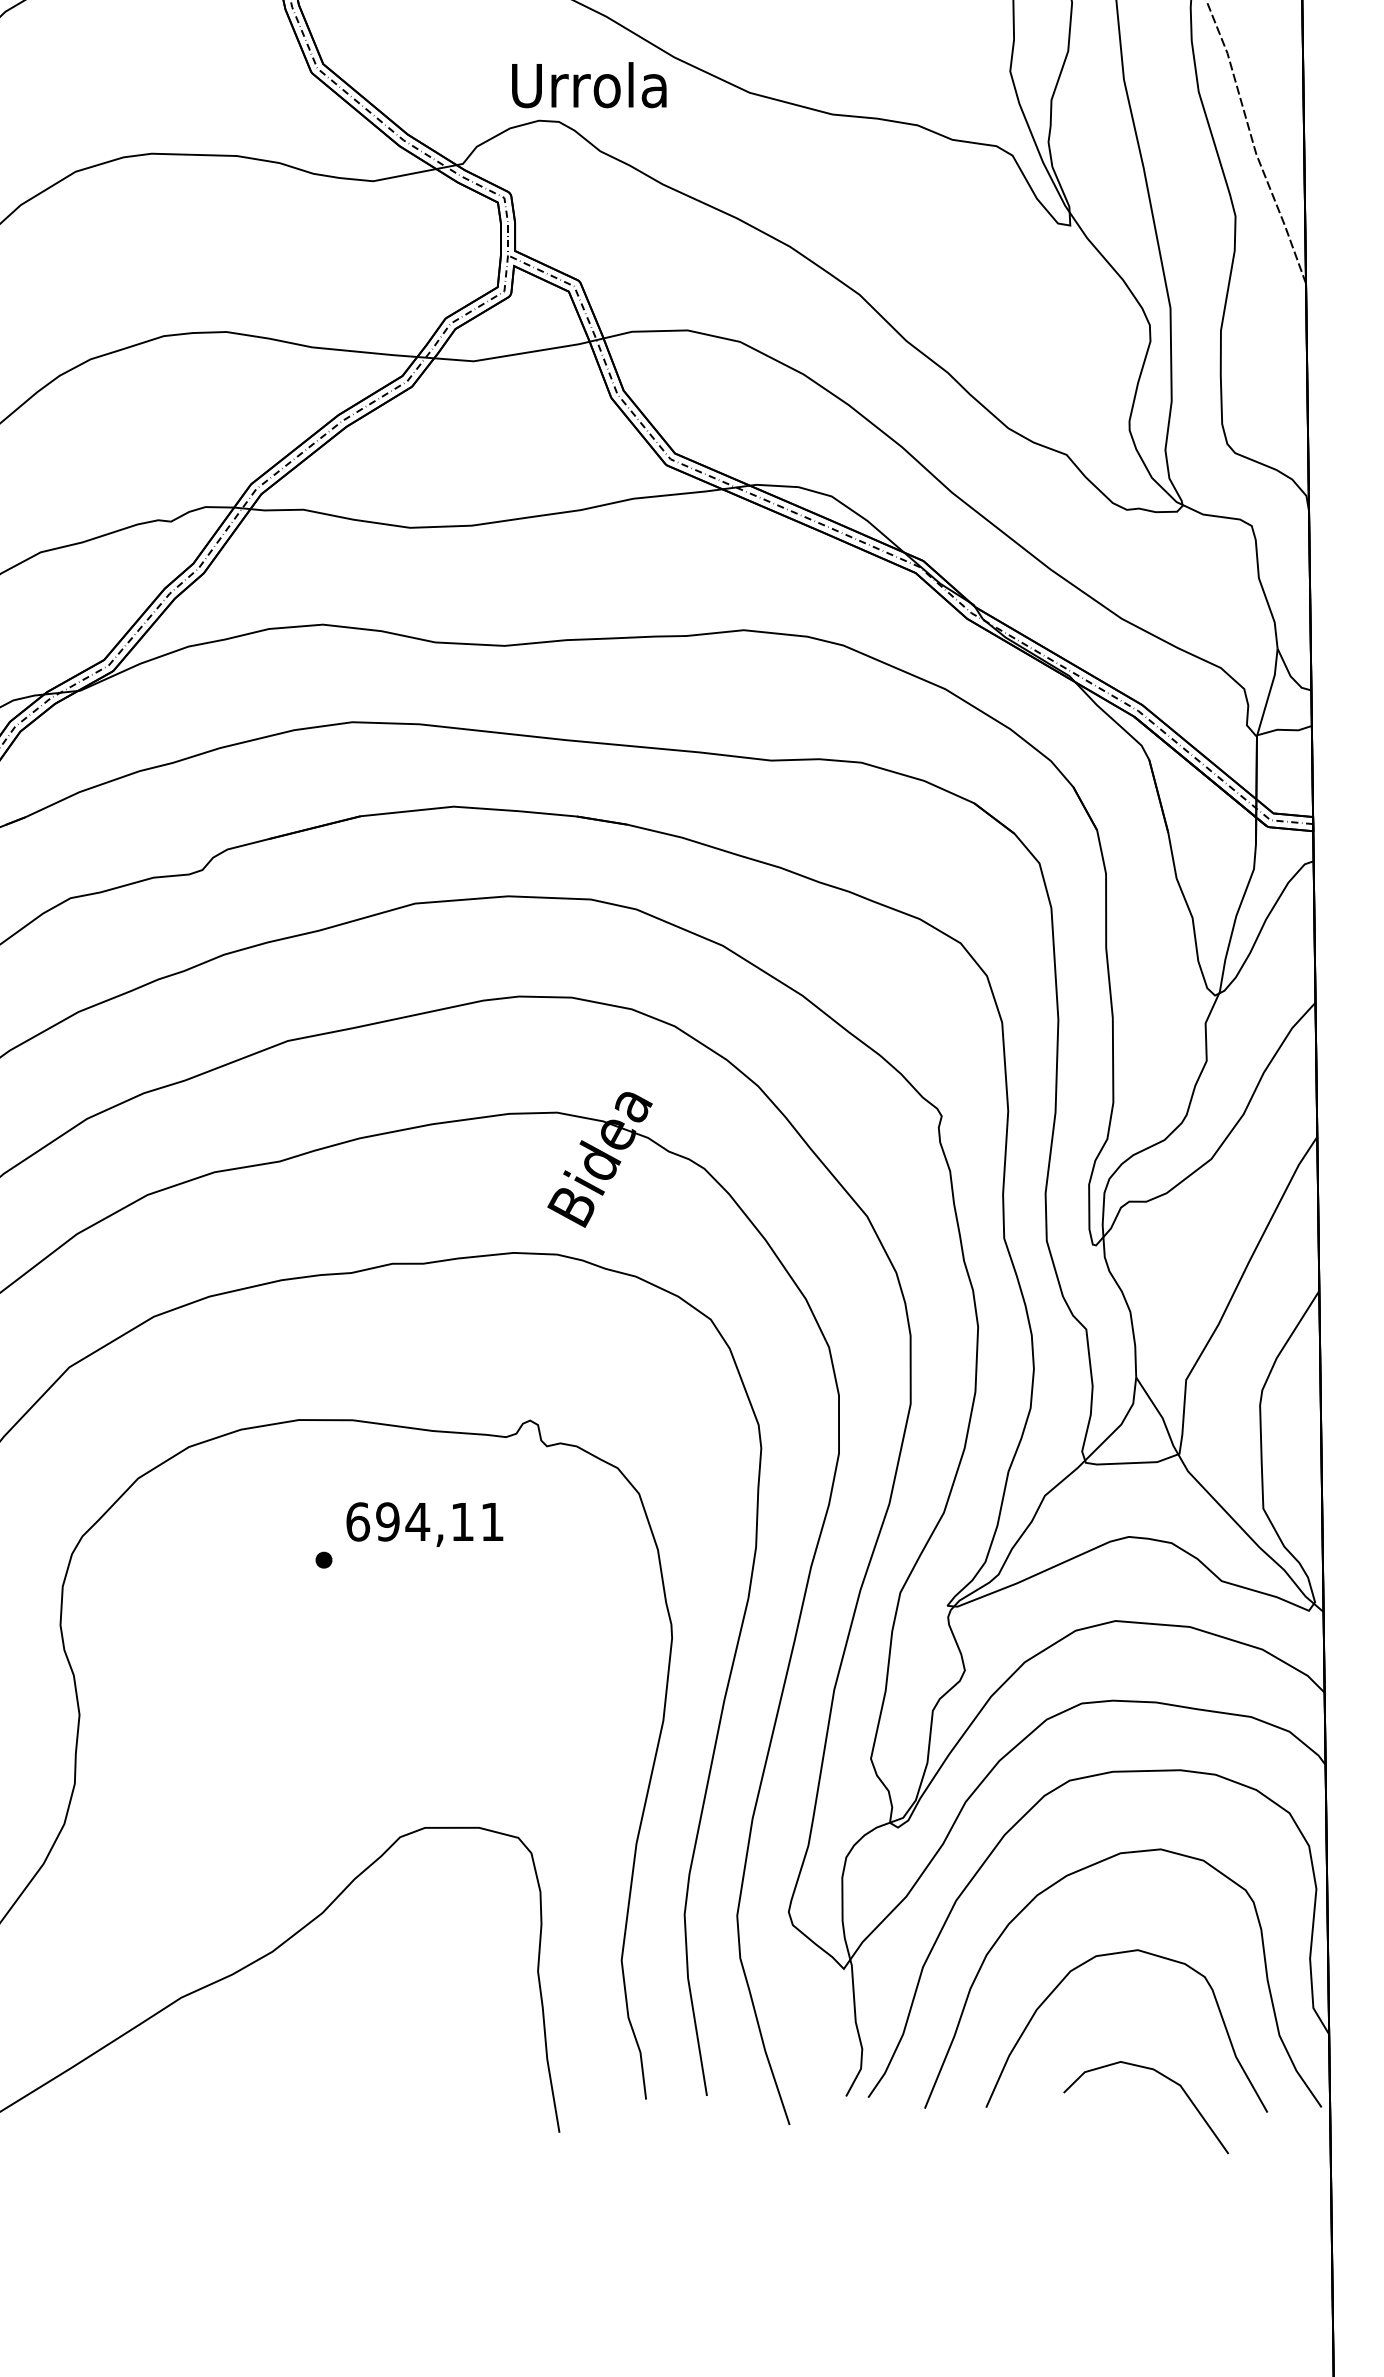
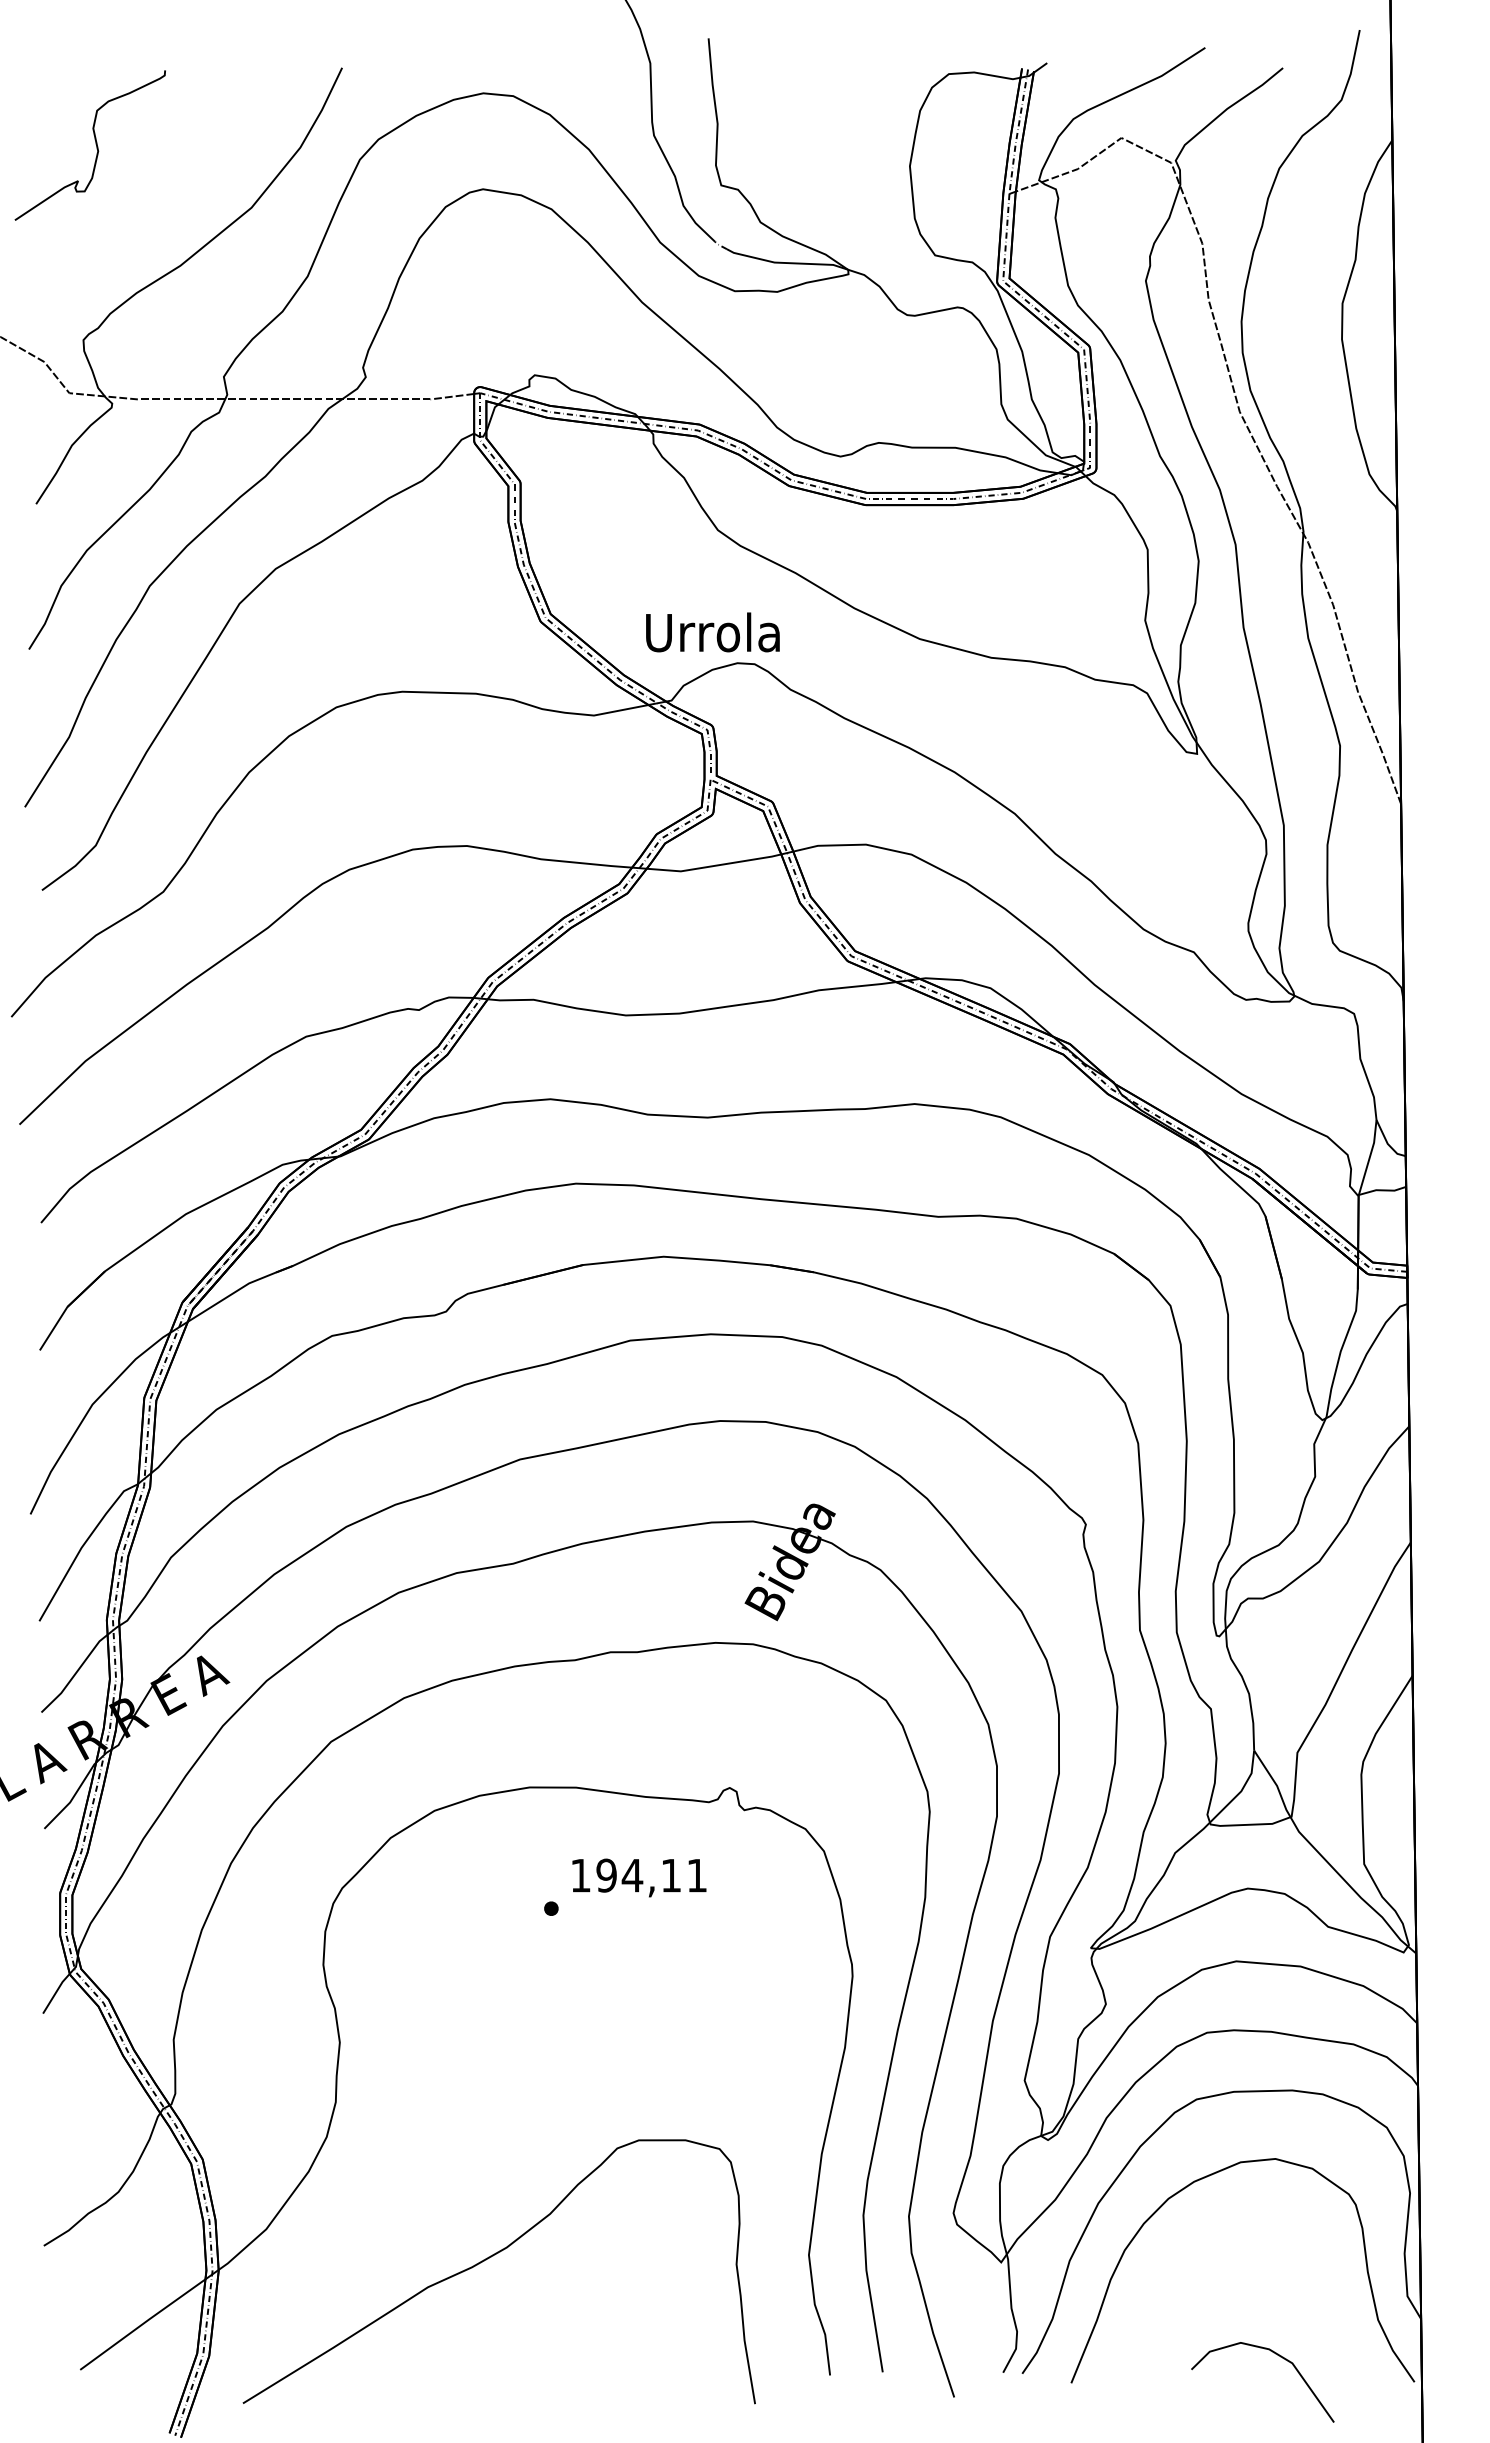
text: (588, 85) -> (712, 632), moved
text: (357, 1521) -> (580, 1875), 694,11 -> 194,11
curve: (1113, 1955) -> (1234, 2250), removed

